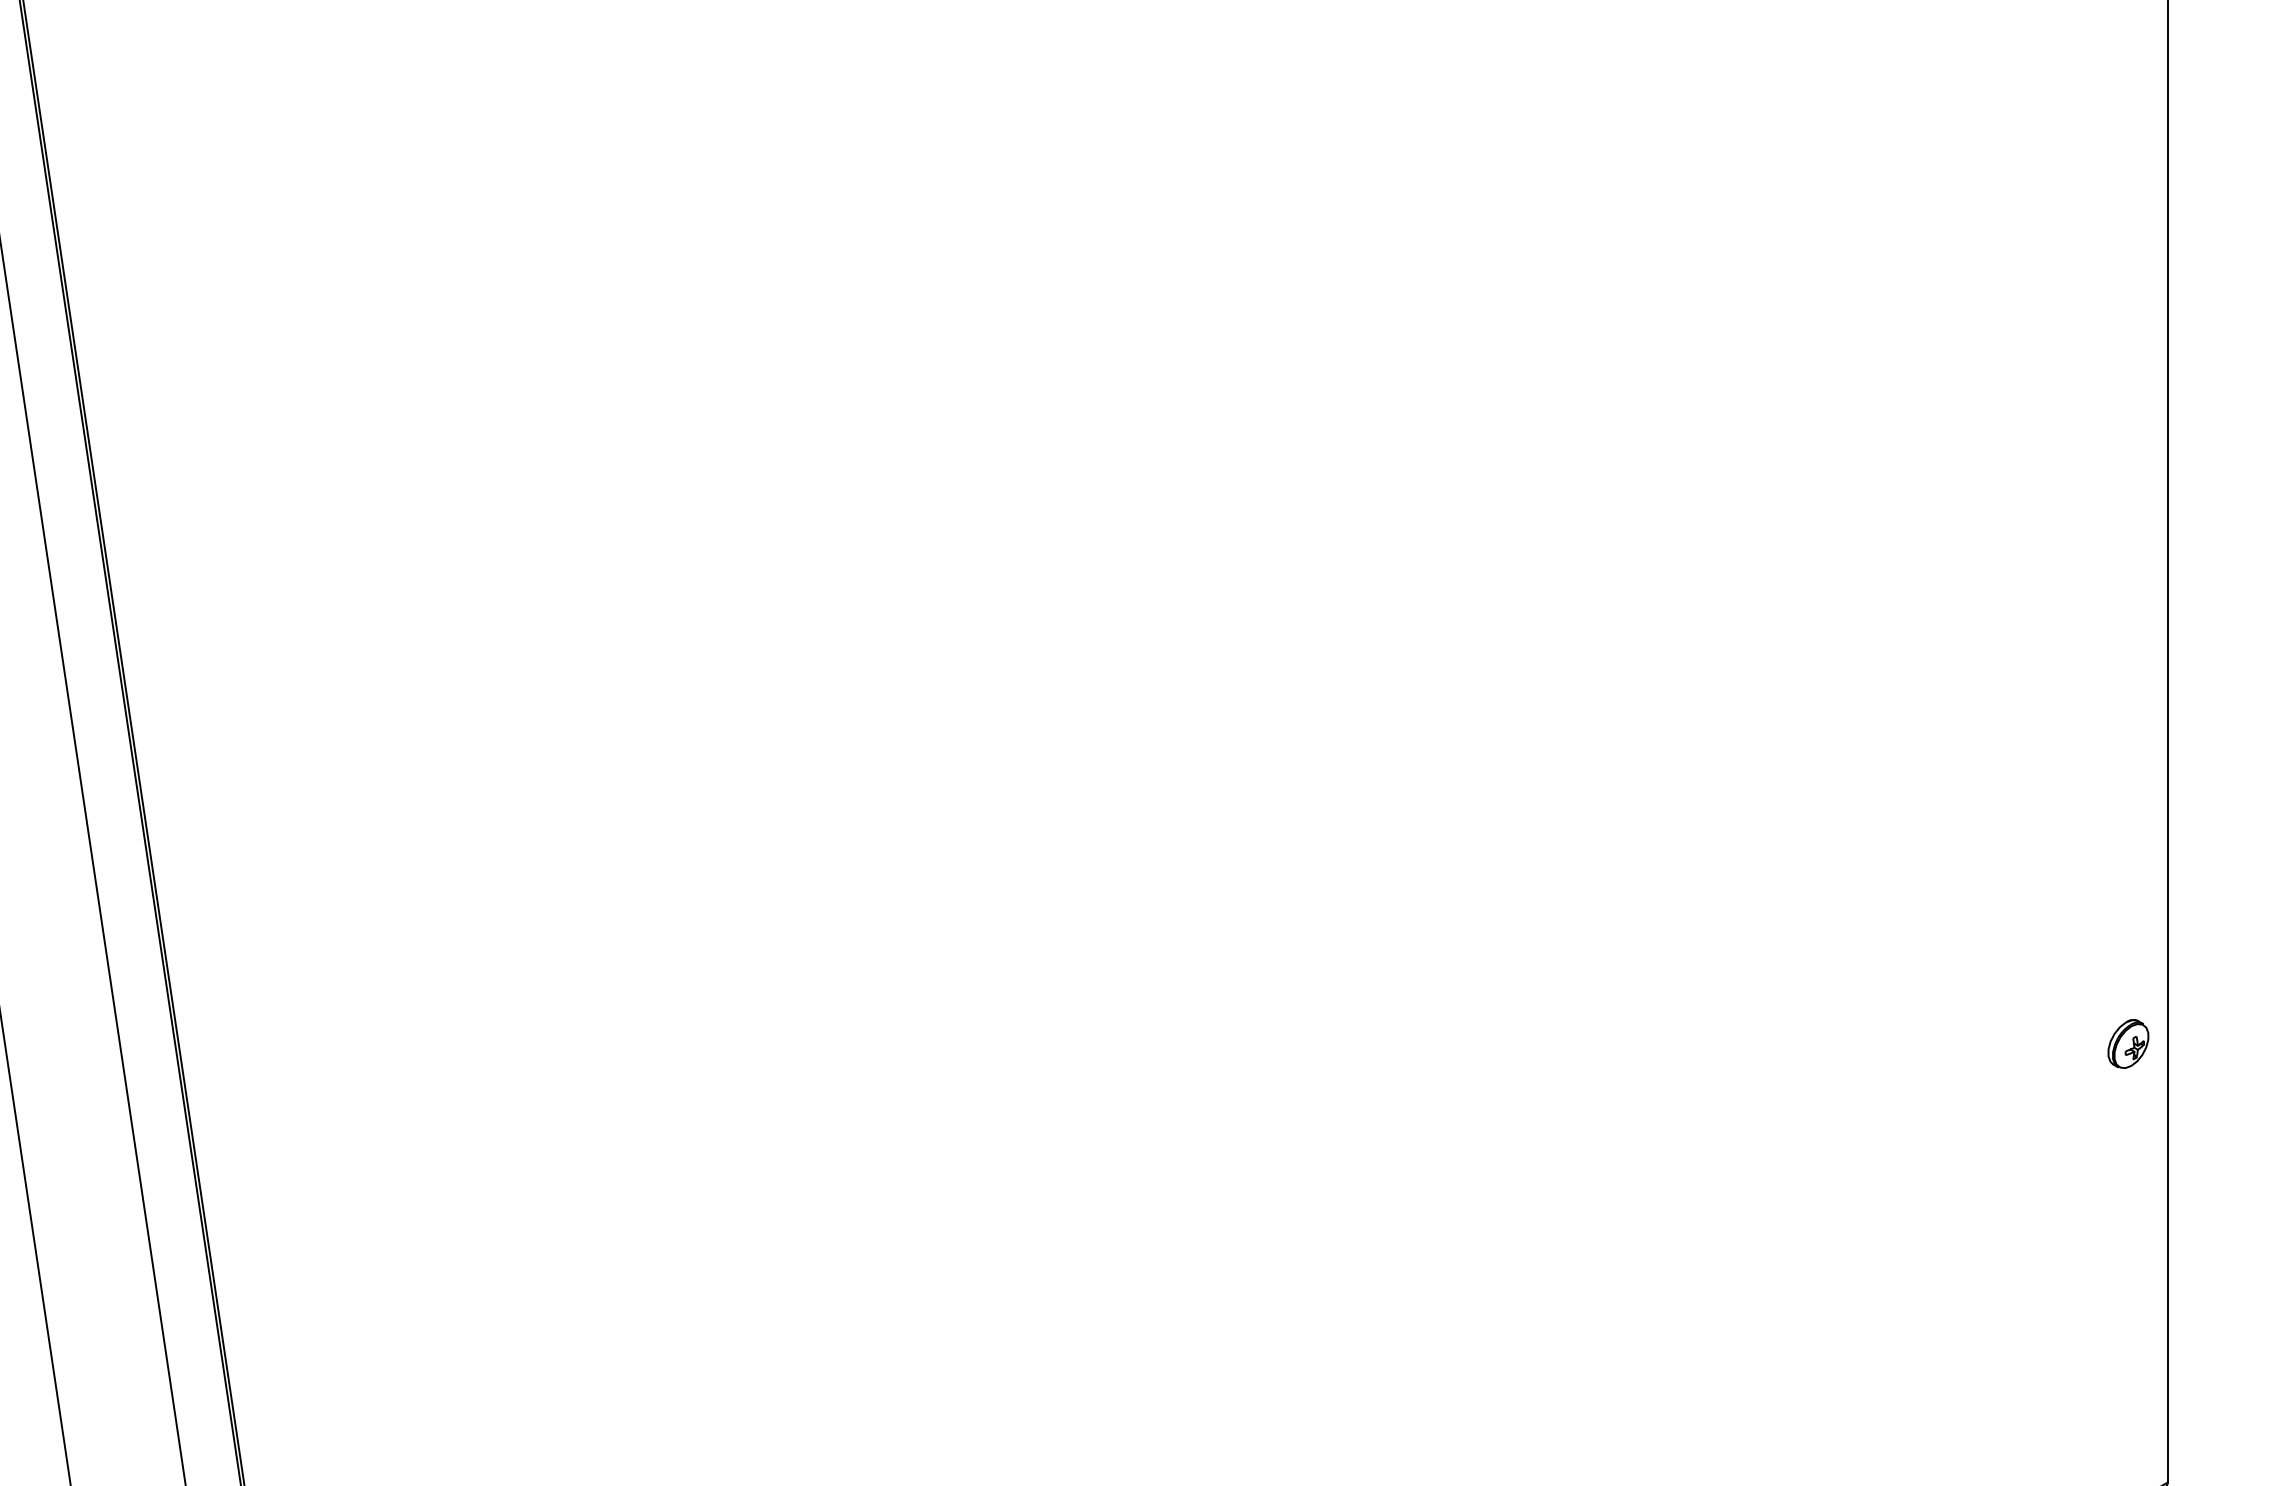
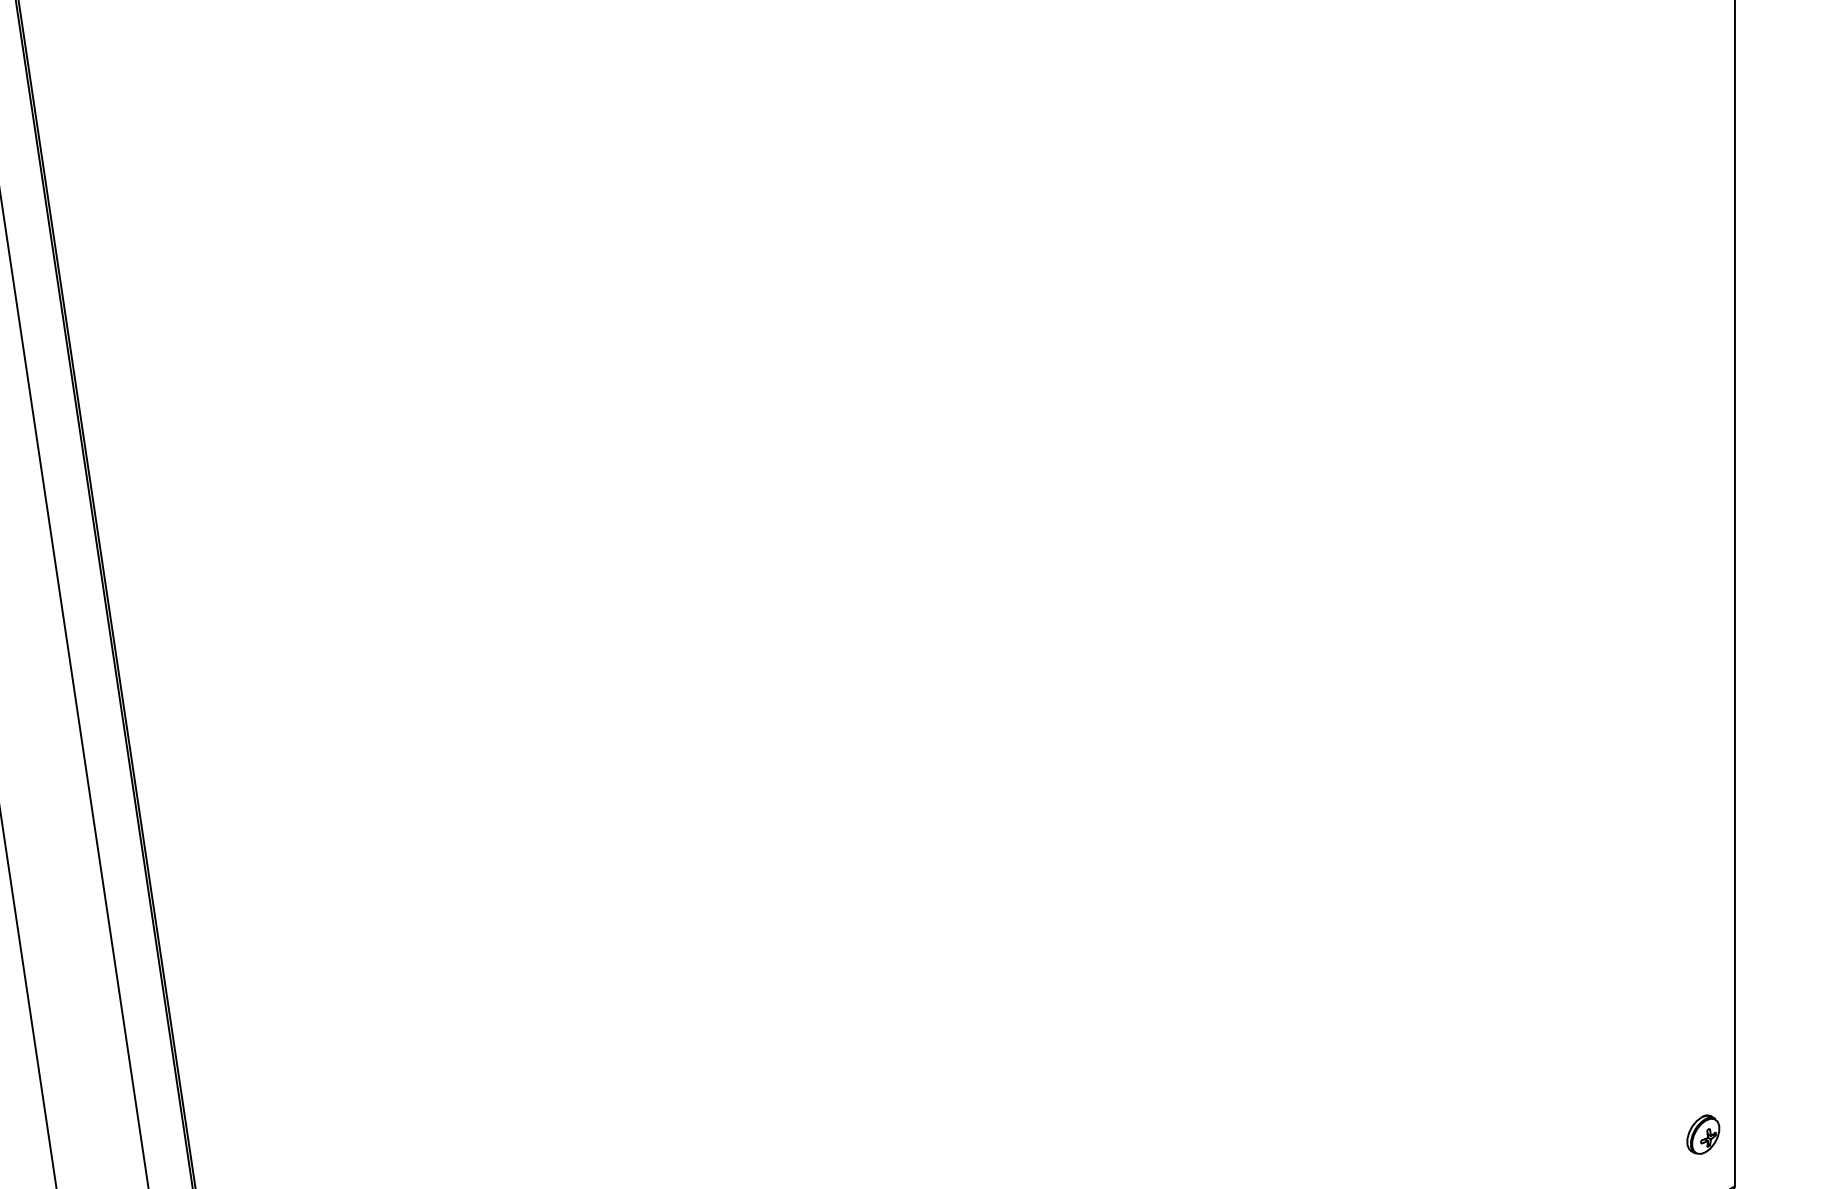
part: (2128, 1043) -> (1703, 1134), moved

